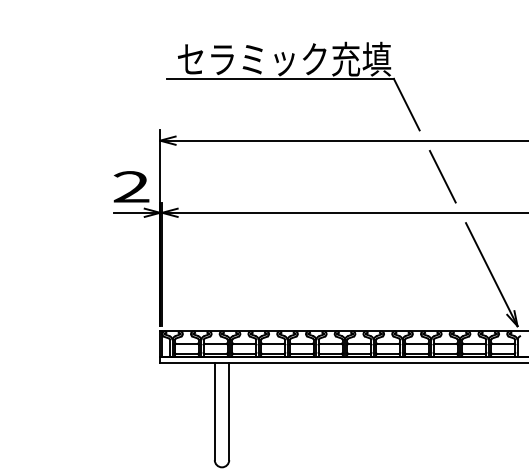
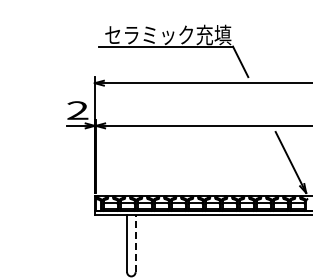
line: (442, 176) -> (261, 104), removed
line: (228, 411) -> (135, 243), solid -> dashed

